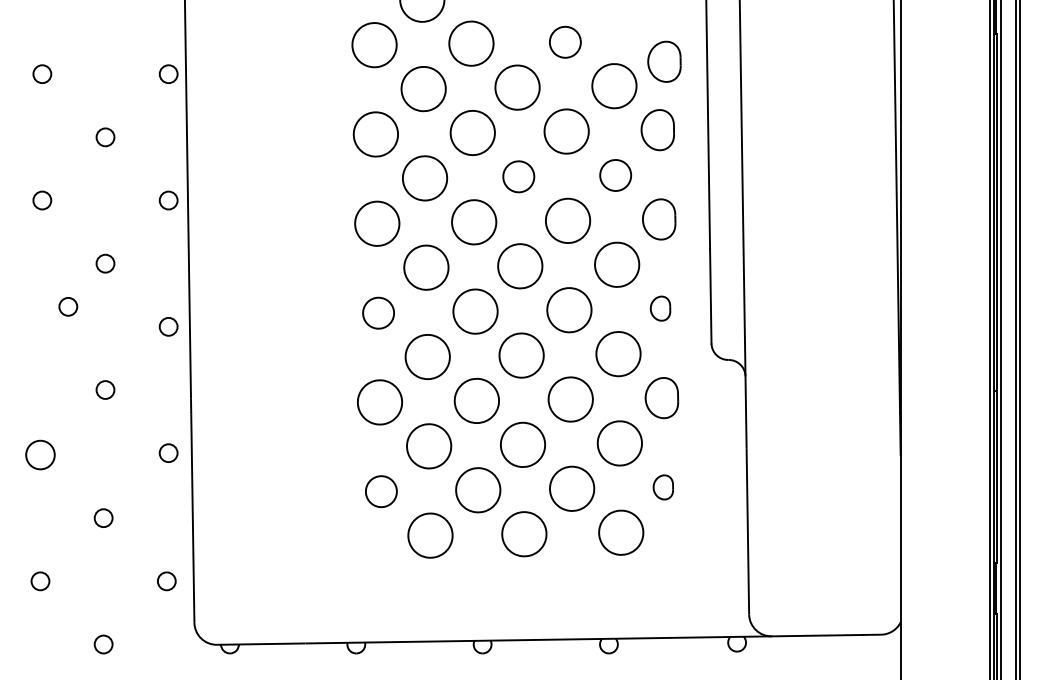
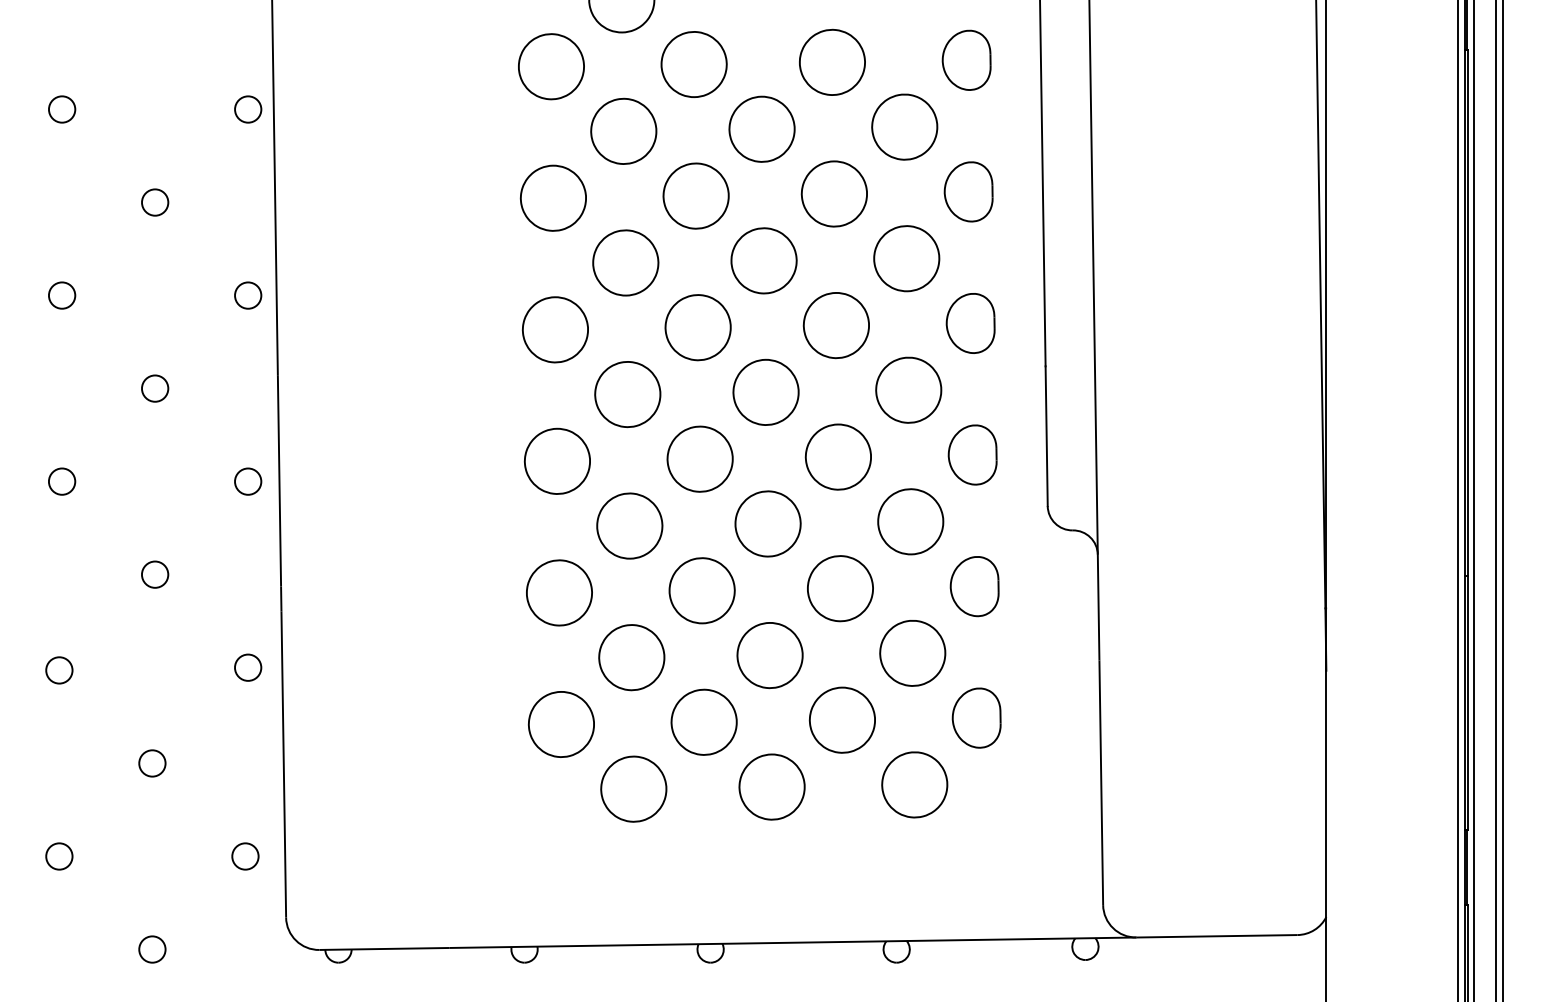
part: (565, 42) -> (832, 62), size x1.43
part: (664, 61) -> (966, 59), moved
part: (615, 175) -> (906, 258), size x1.43
part: (518, 176) -> (763, 260), size x1.43
circle: (68, 306) -> (62, 481), moved
part: (660, 308) -> (972, 454), size x1.67
part: (378, 313) -> (557, 461), size x1.43
circle: (40, 454) -> (59, 669), size x0.62
part: (663, 487) -> (977, 718), size x1.67
part: (381, 491) -> (561, 724), size x1.43

